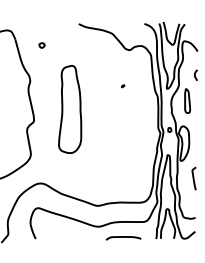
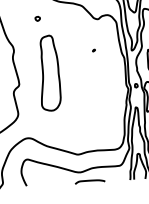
part: (41, 45) -> (37, 18), moved
curve: (123, 237) -> (90, 181), moved

